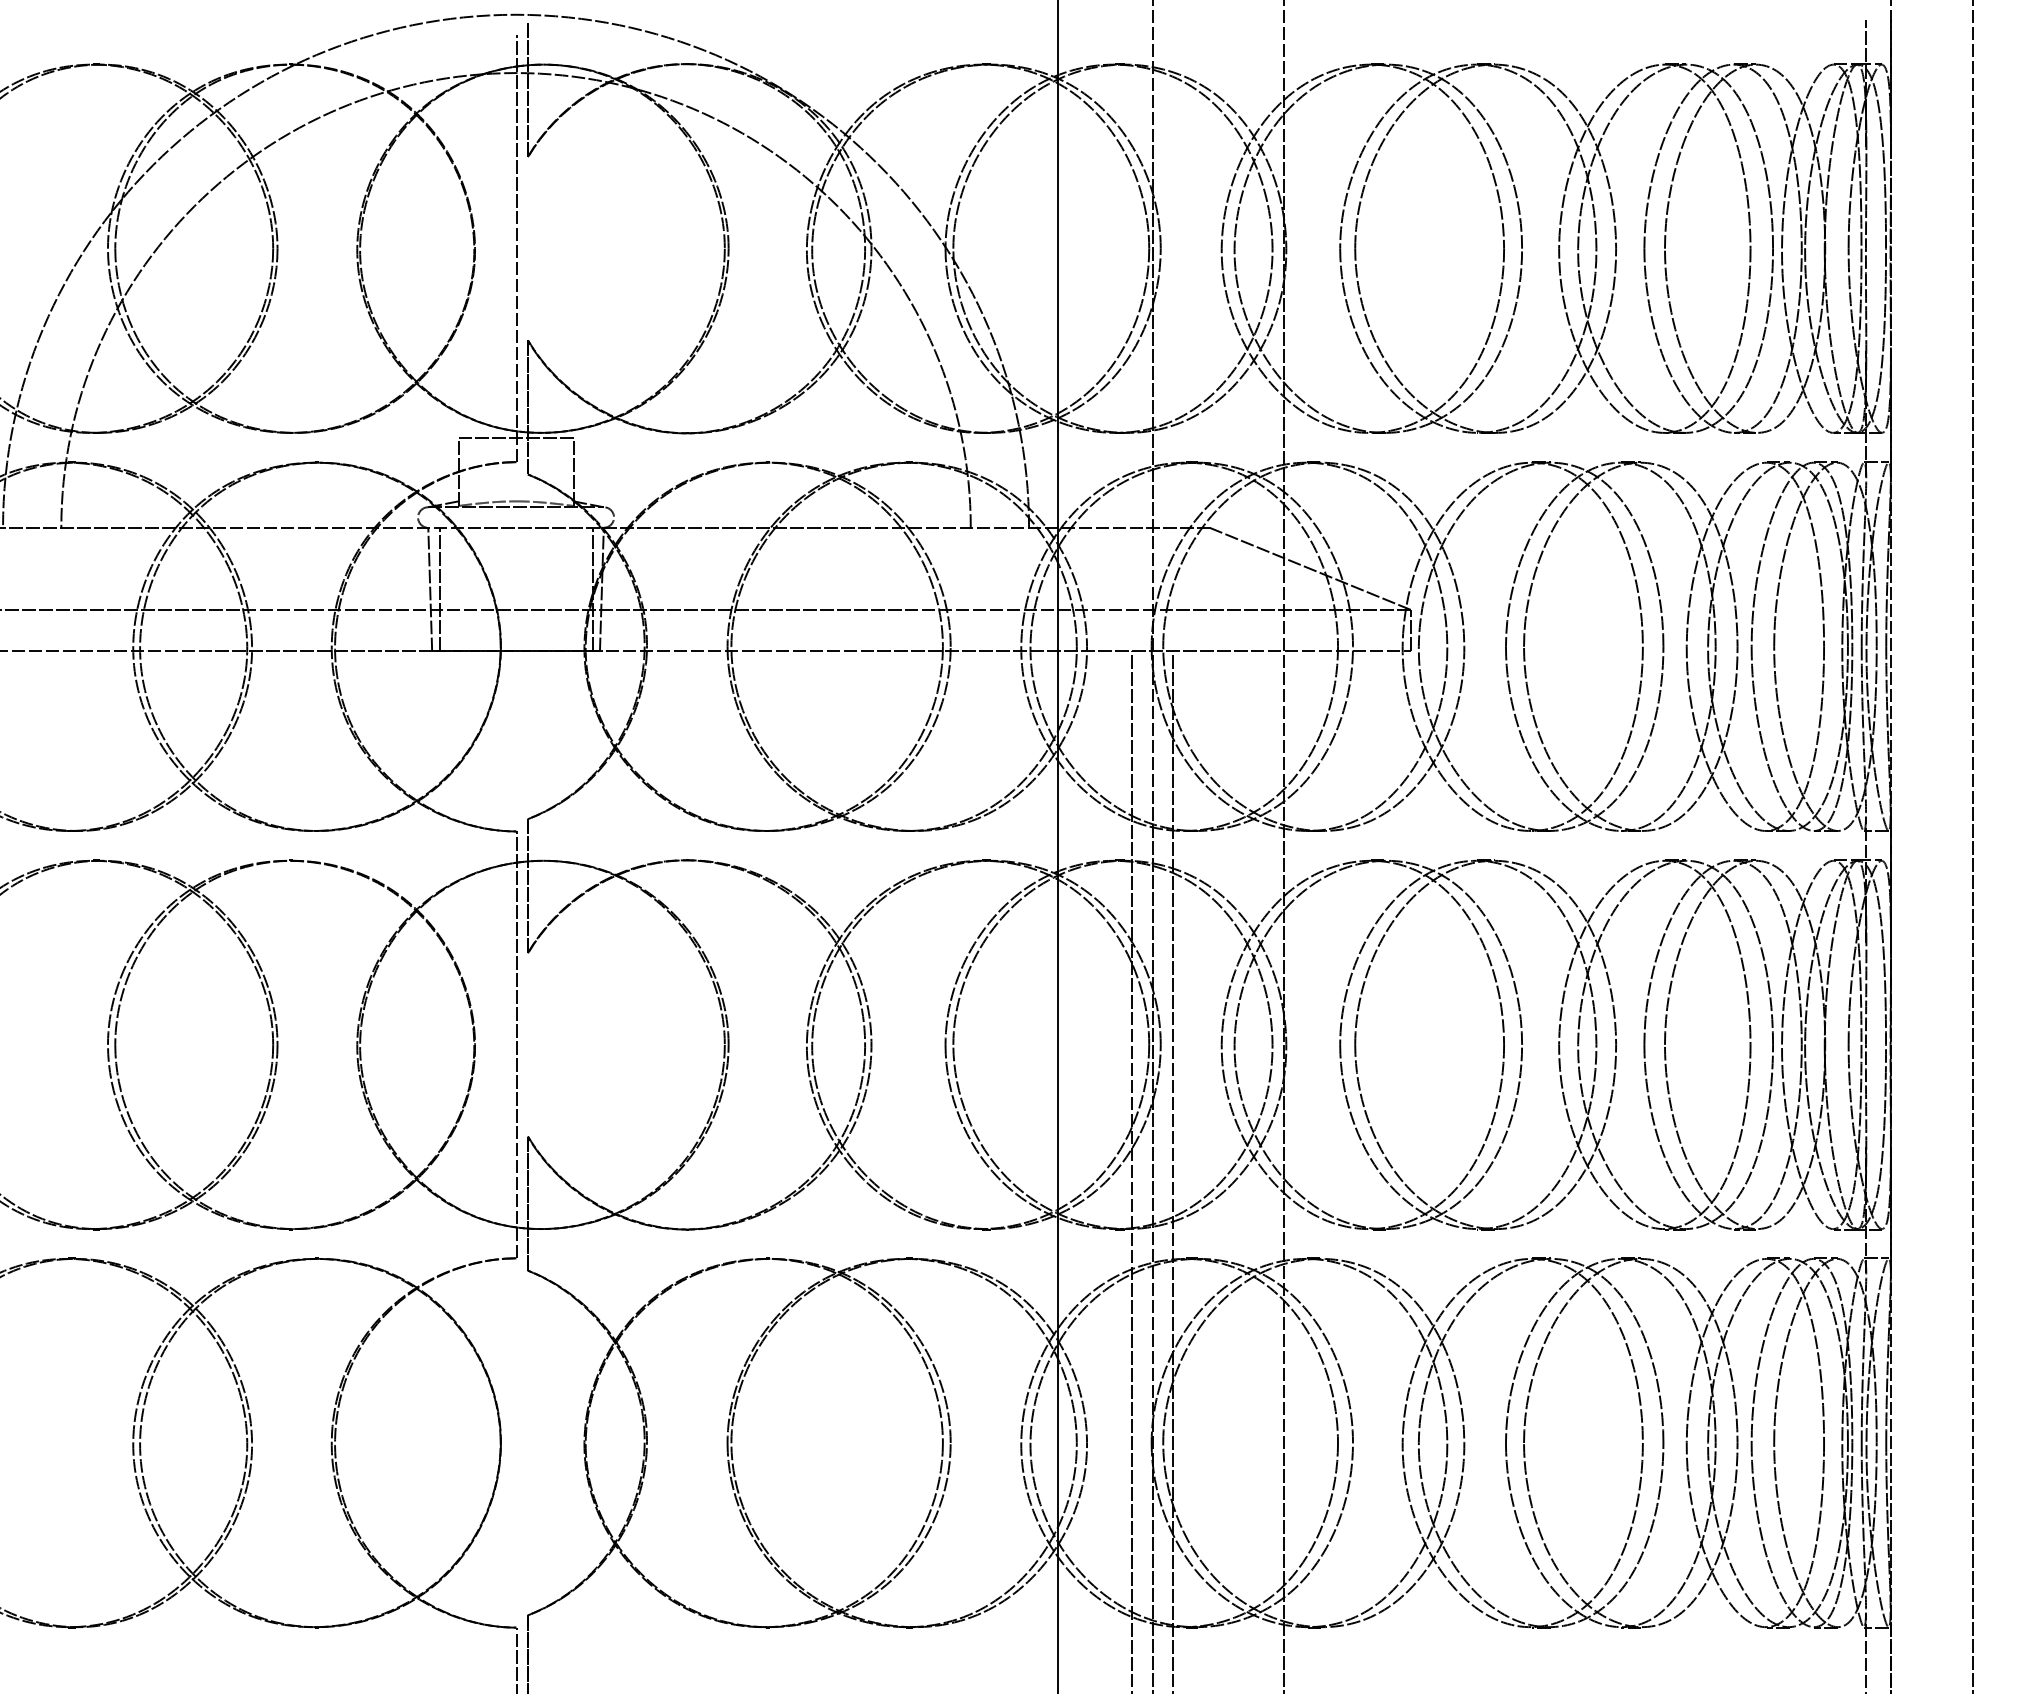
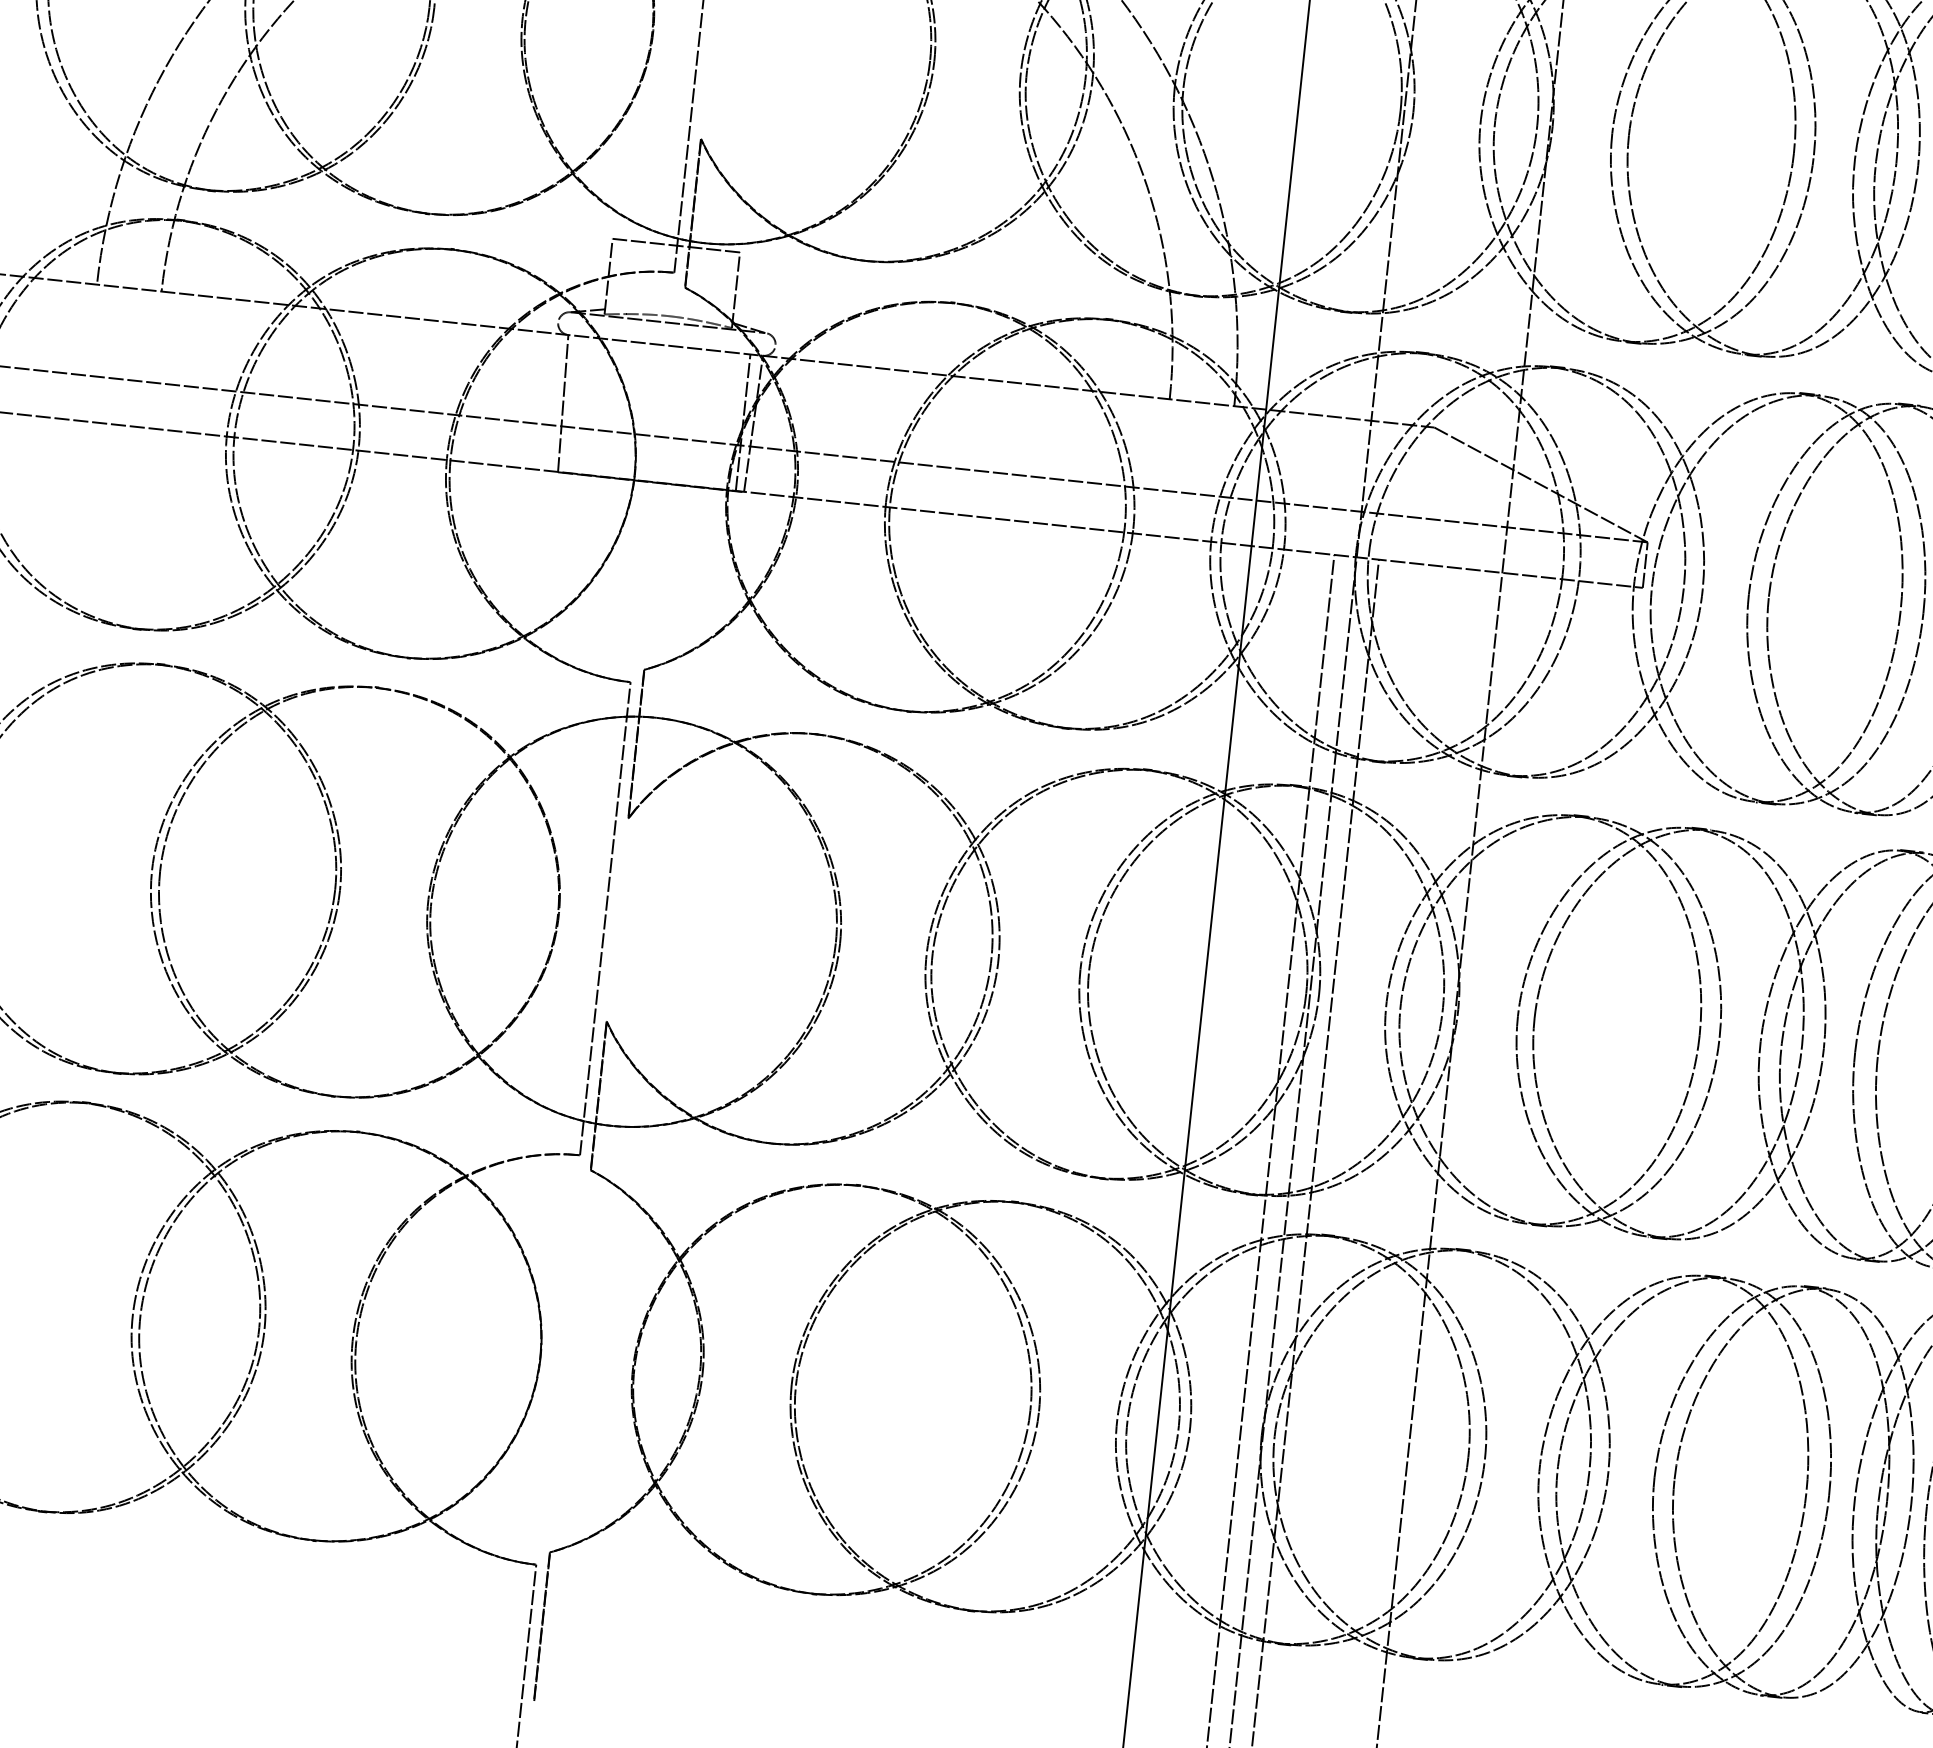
line: (439, 588) -> (573, 403), removed

